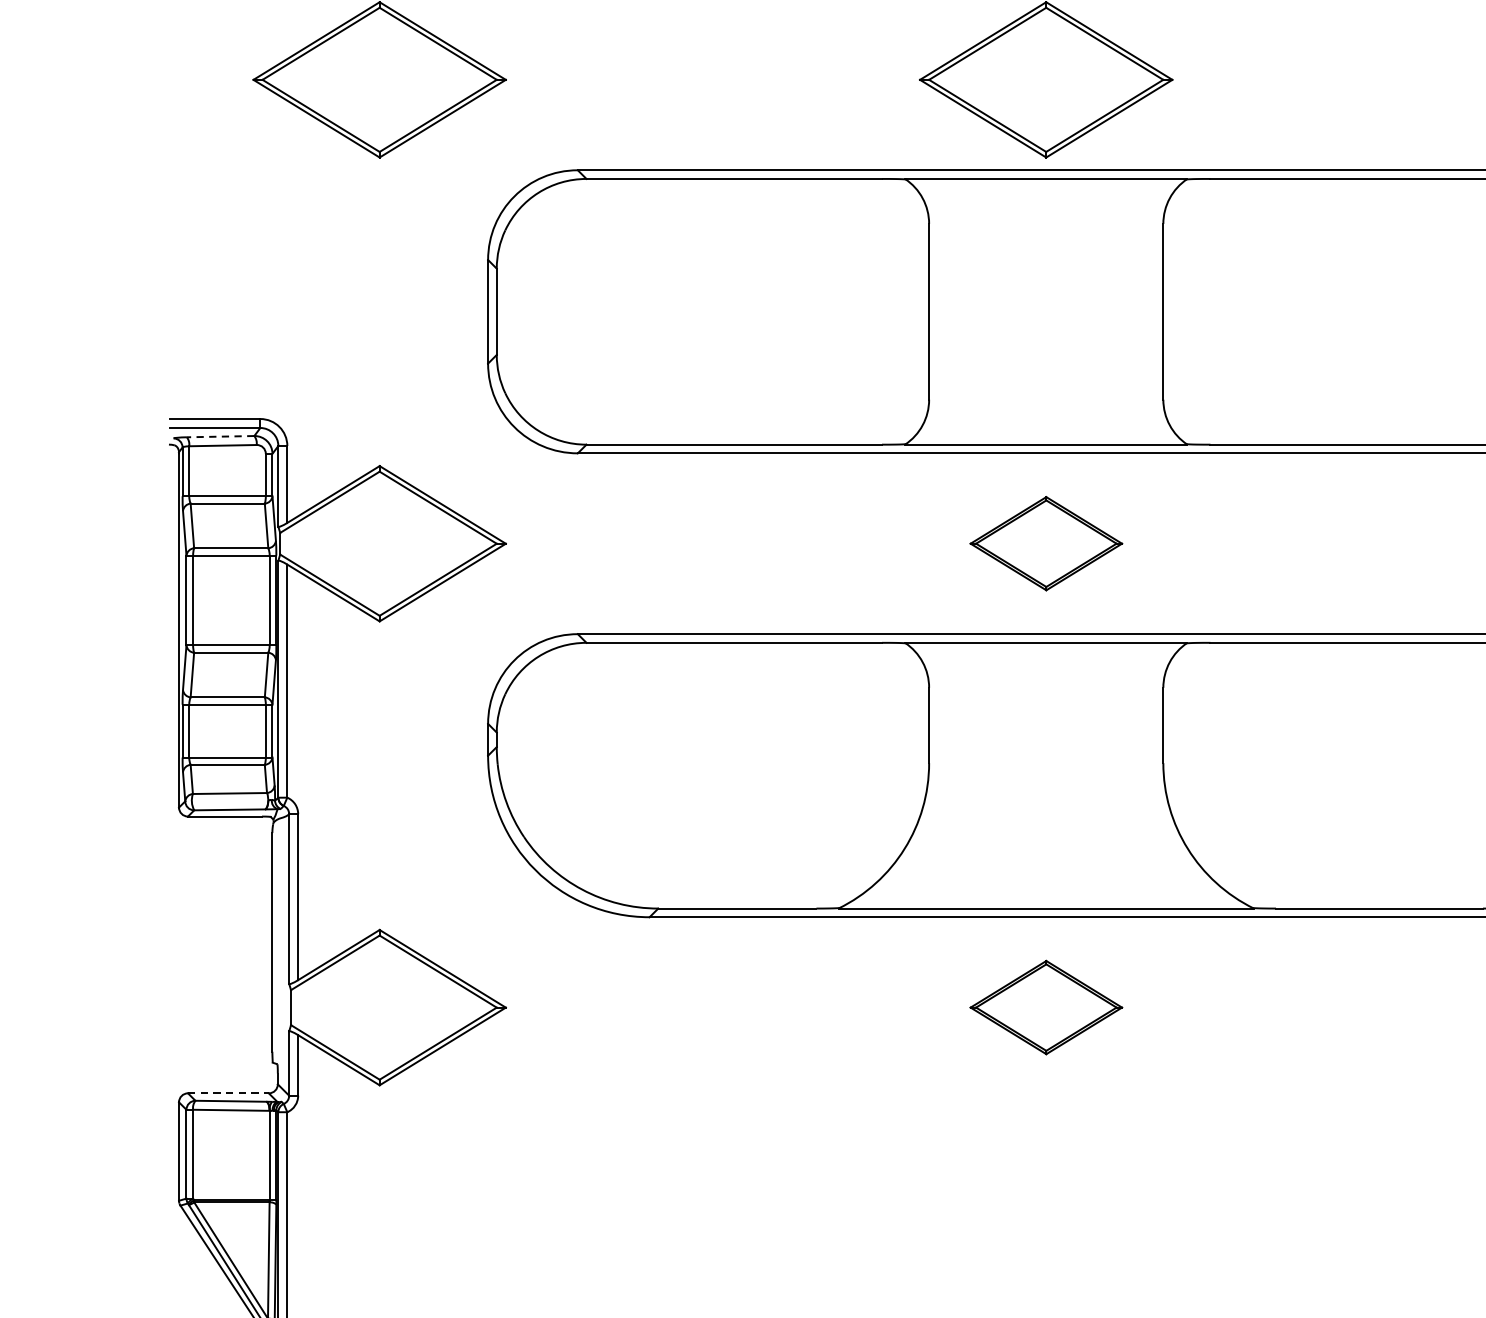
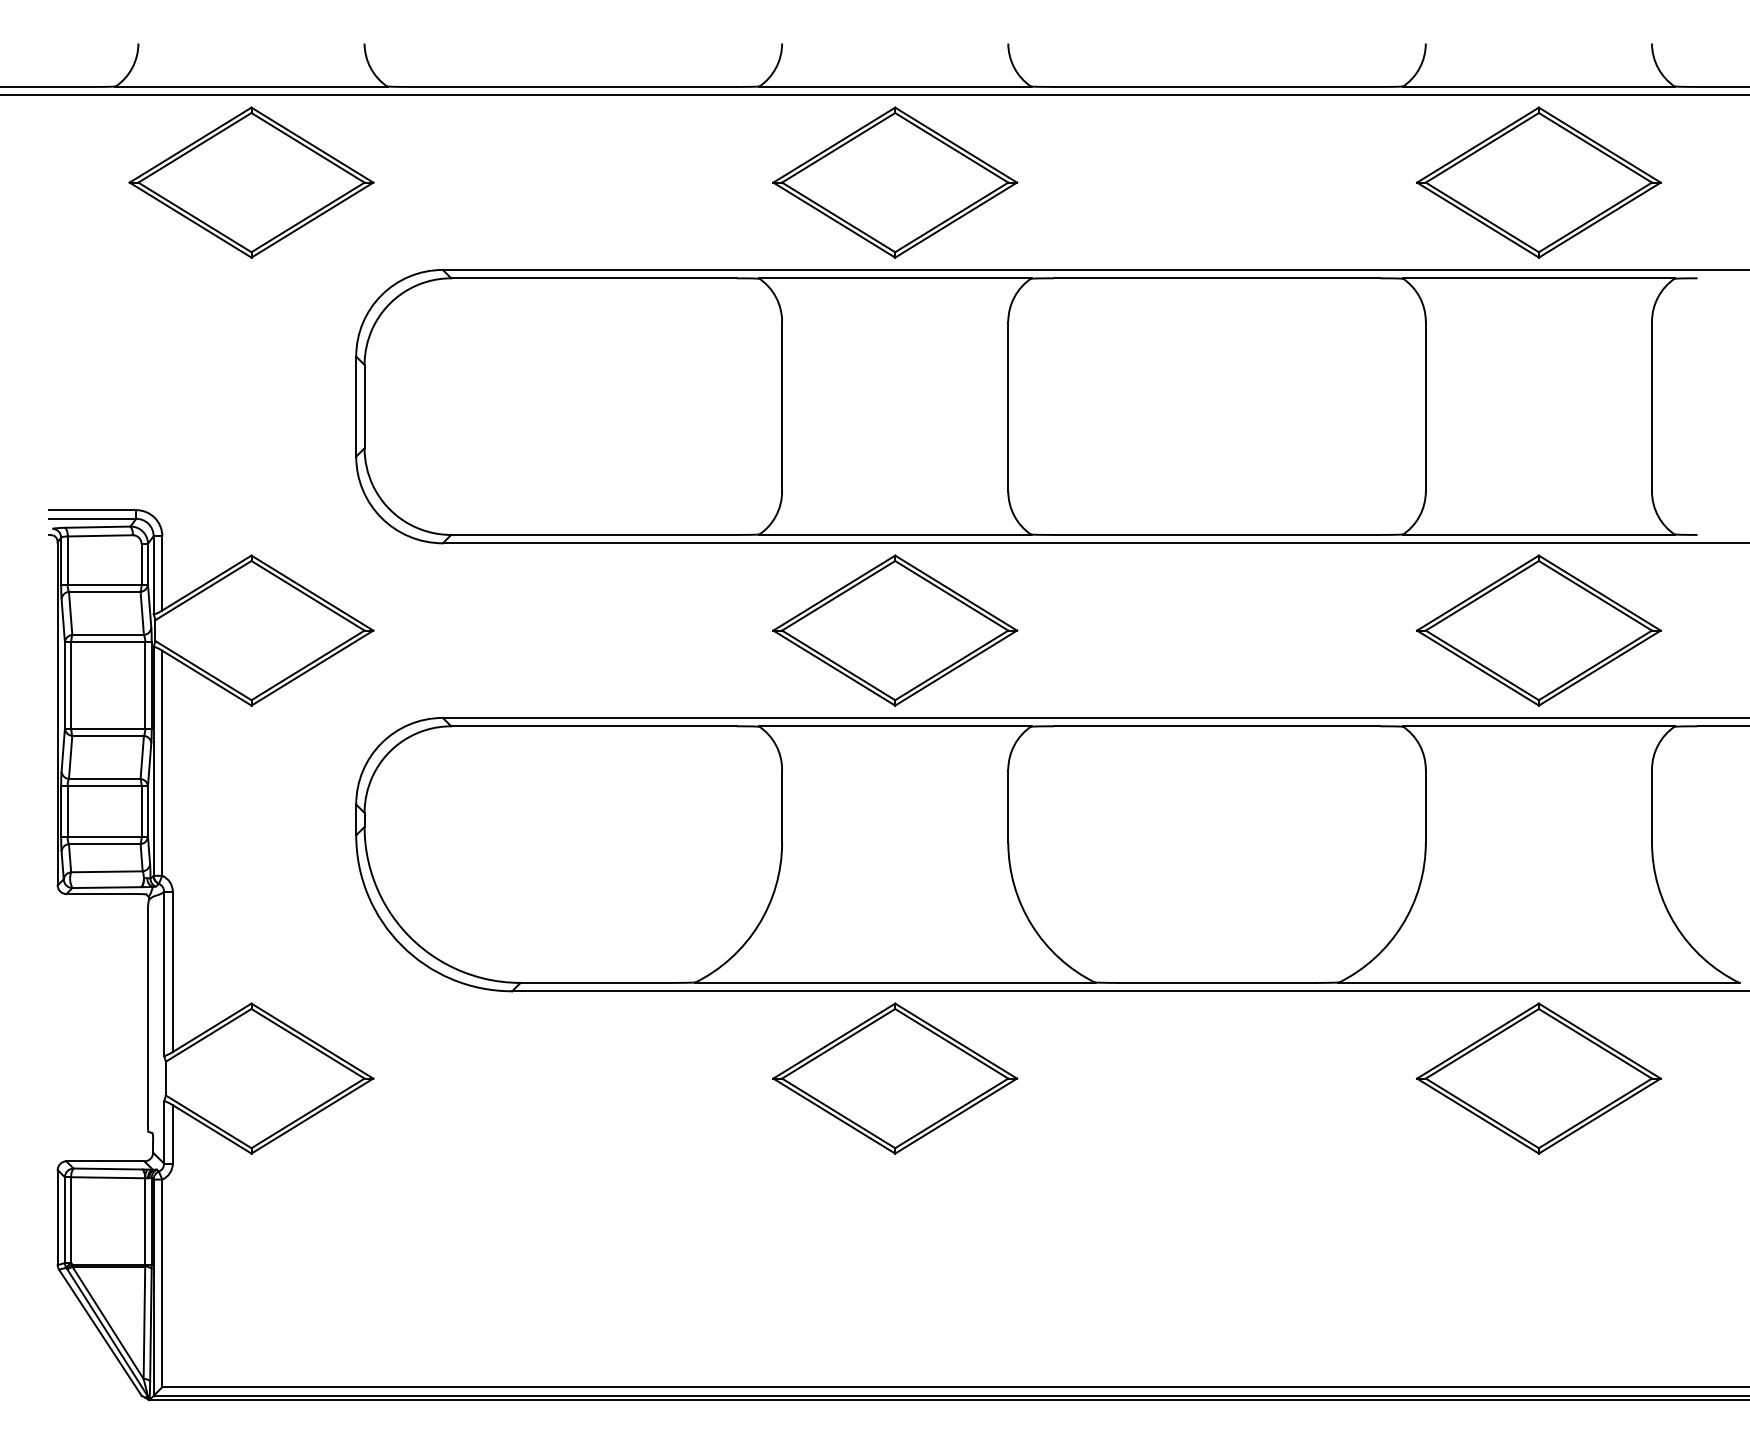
line: (220, 436) -> (97, 527), dashed -> solid
part: (1046, 543) -> (895, 630), size x1.67
part: (1046, 1007) -> (895, 1078), size x1.67
line: (228, 1093) -> (105, 1161), dashed -> solid

